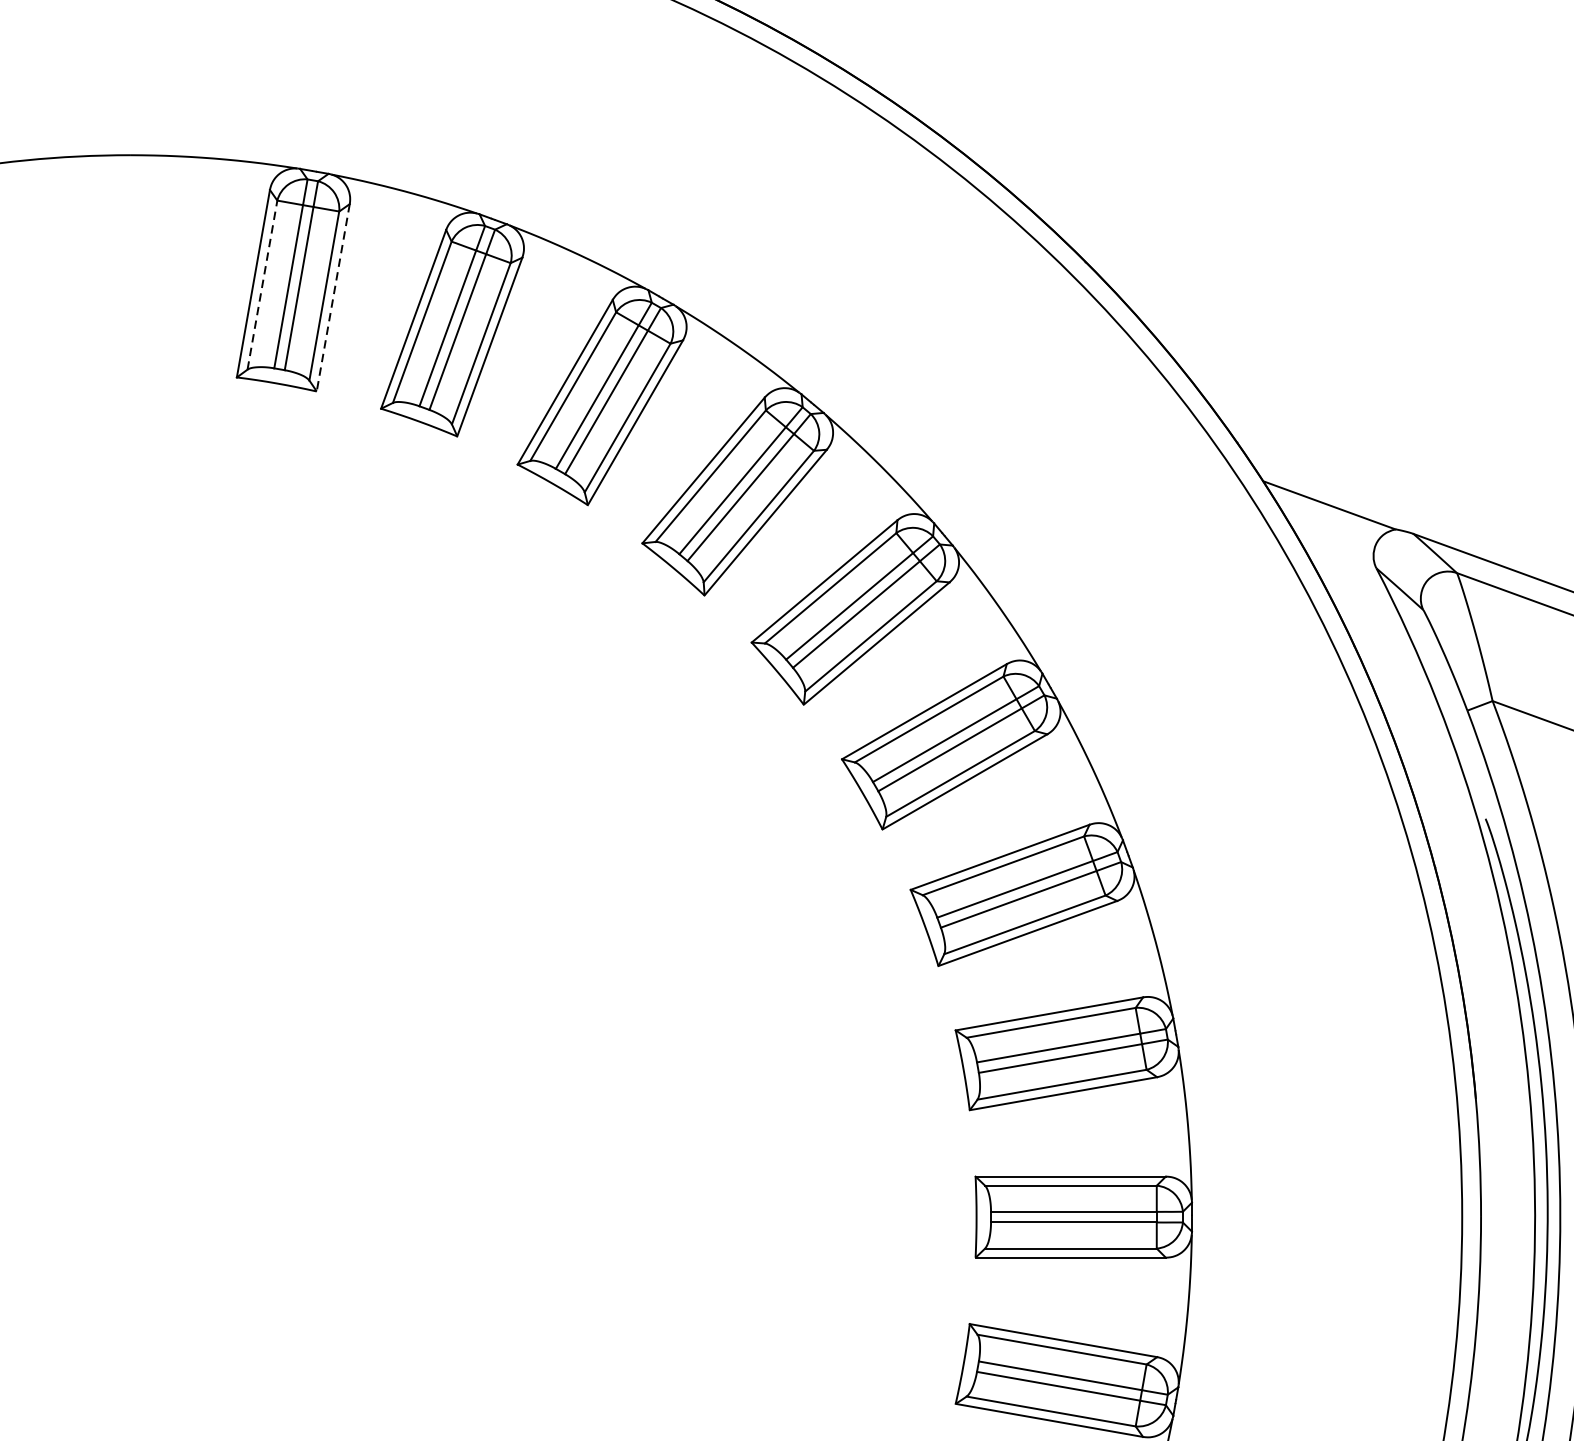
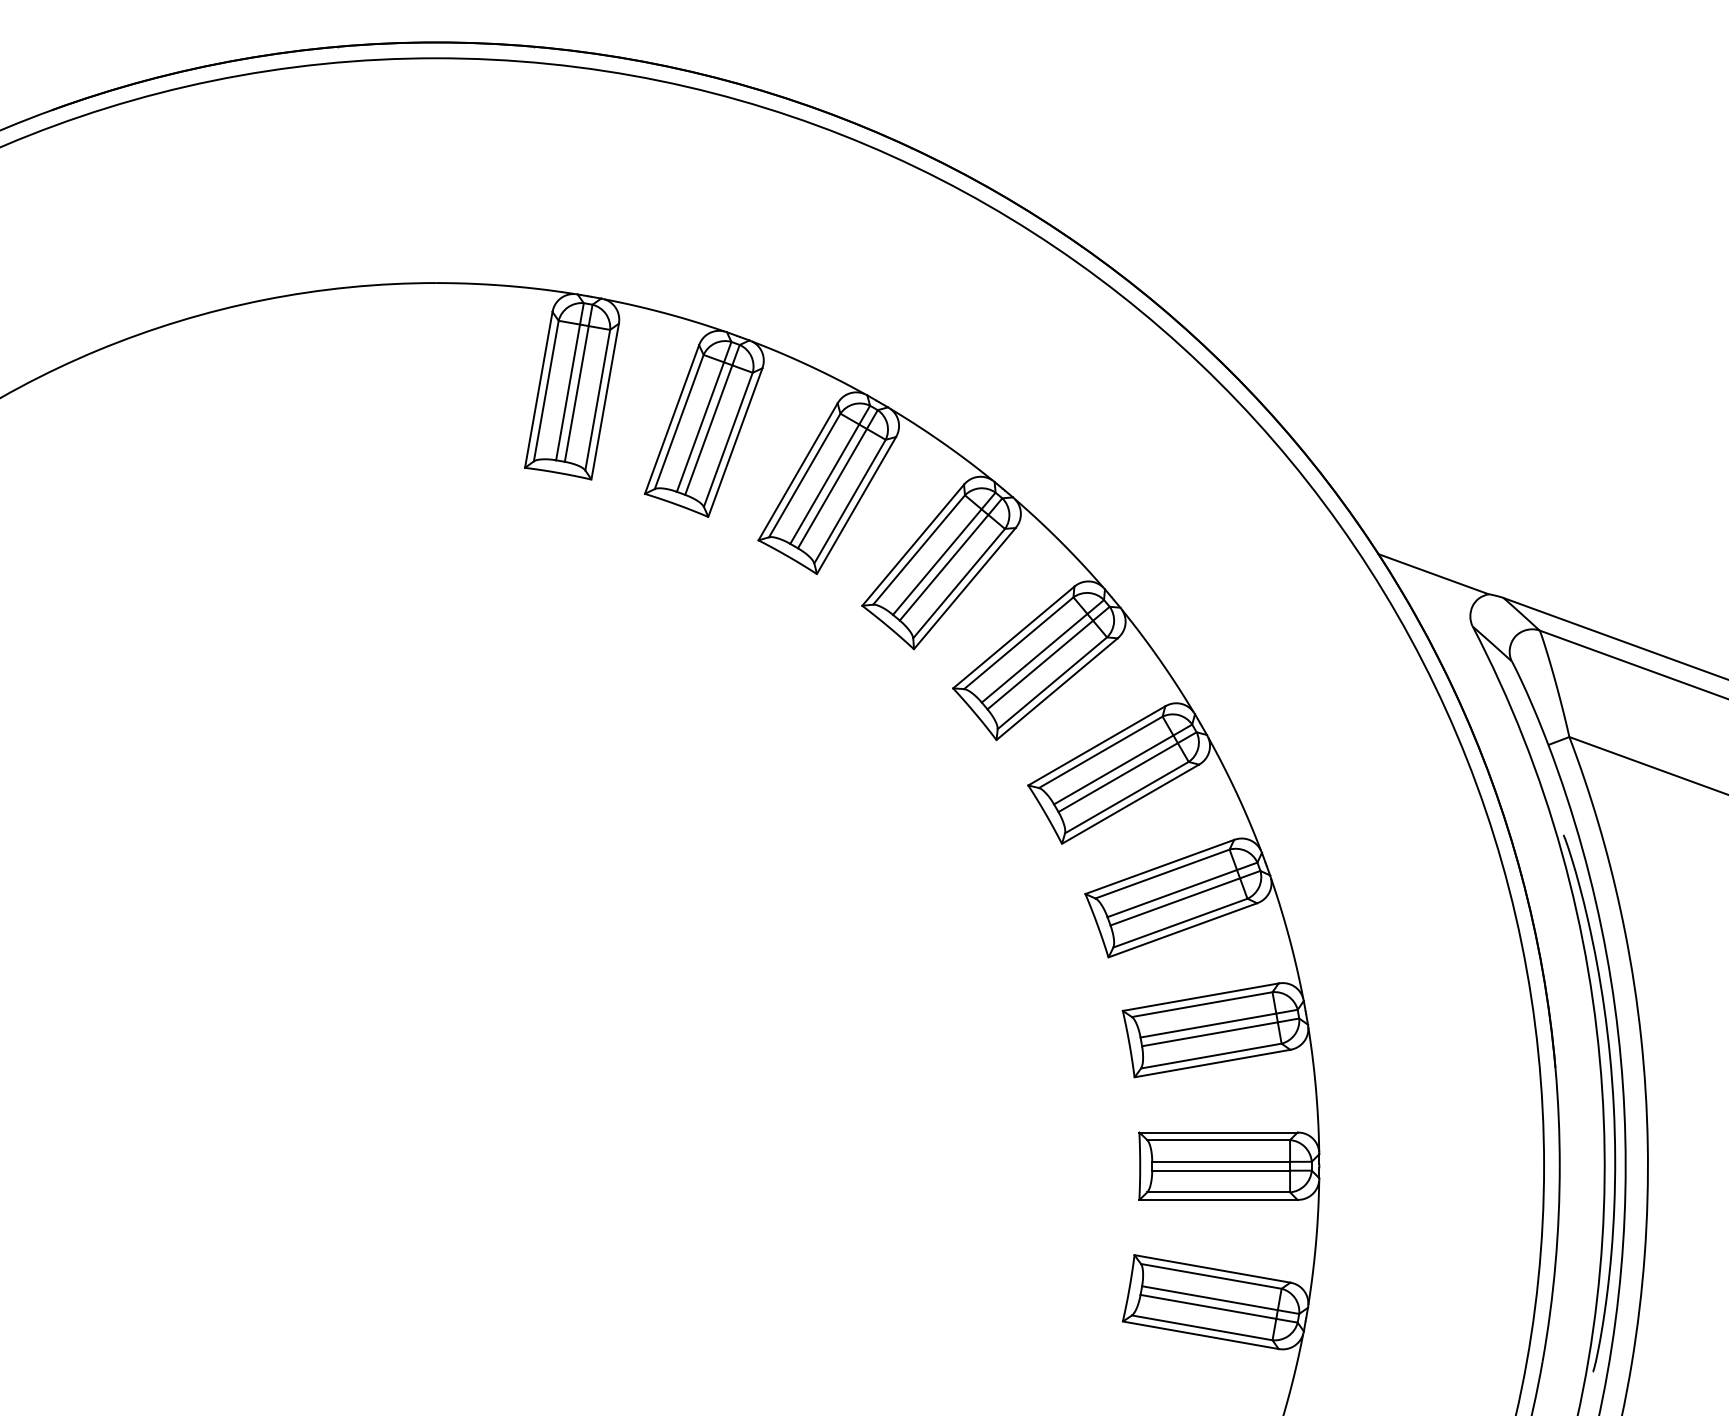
line: (262, 284) -> (546, 390), dashed -> solid
line: (333, 298) -> (605, 402), dashed -> solid

